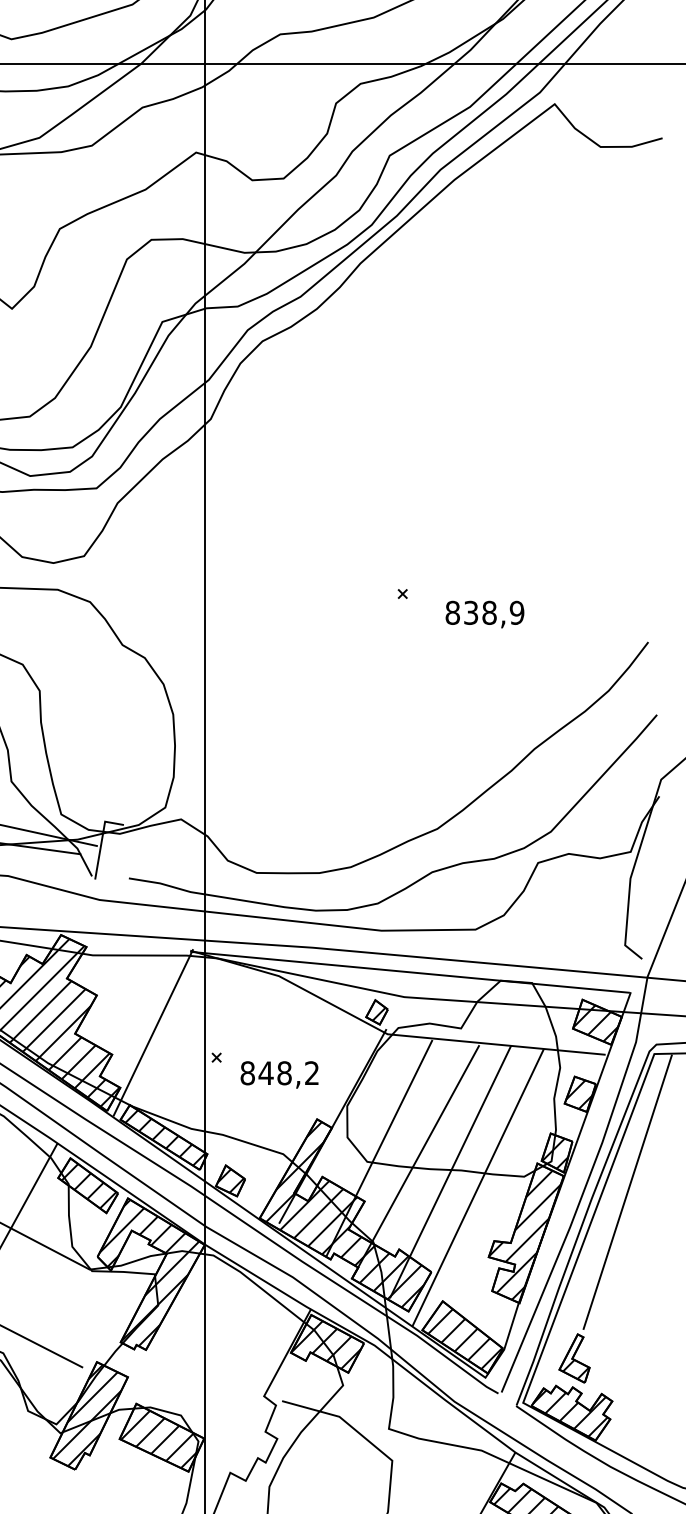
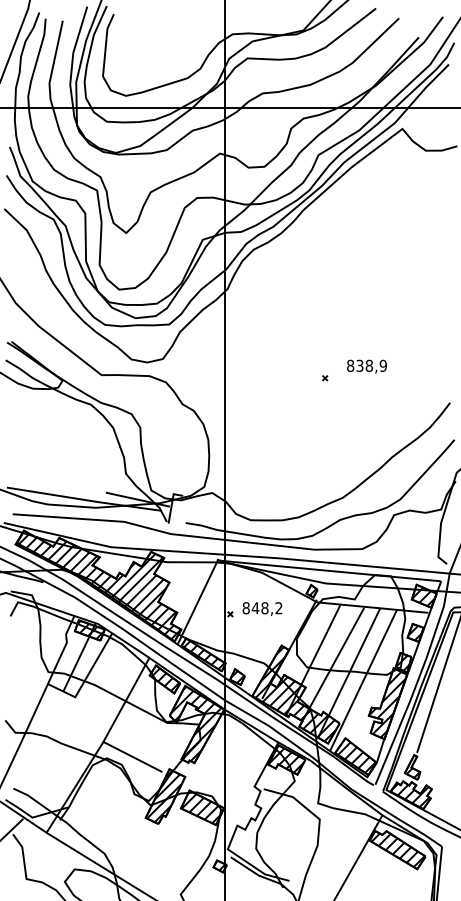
text: (483, 614) -> (366, 366), moved
text: (279, 1073) -> (262, 608), moved

